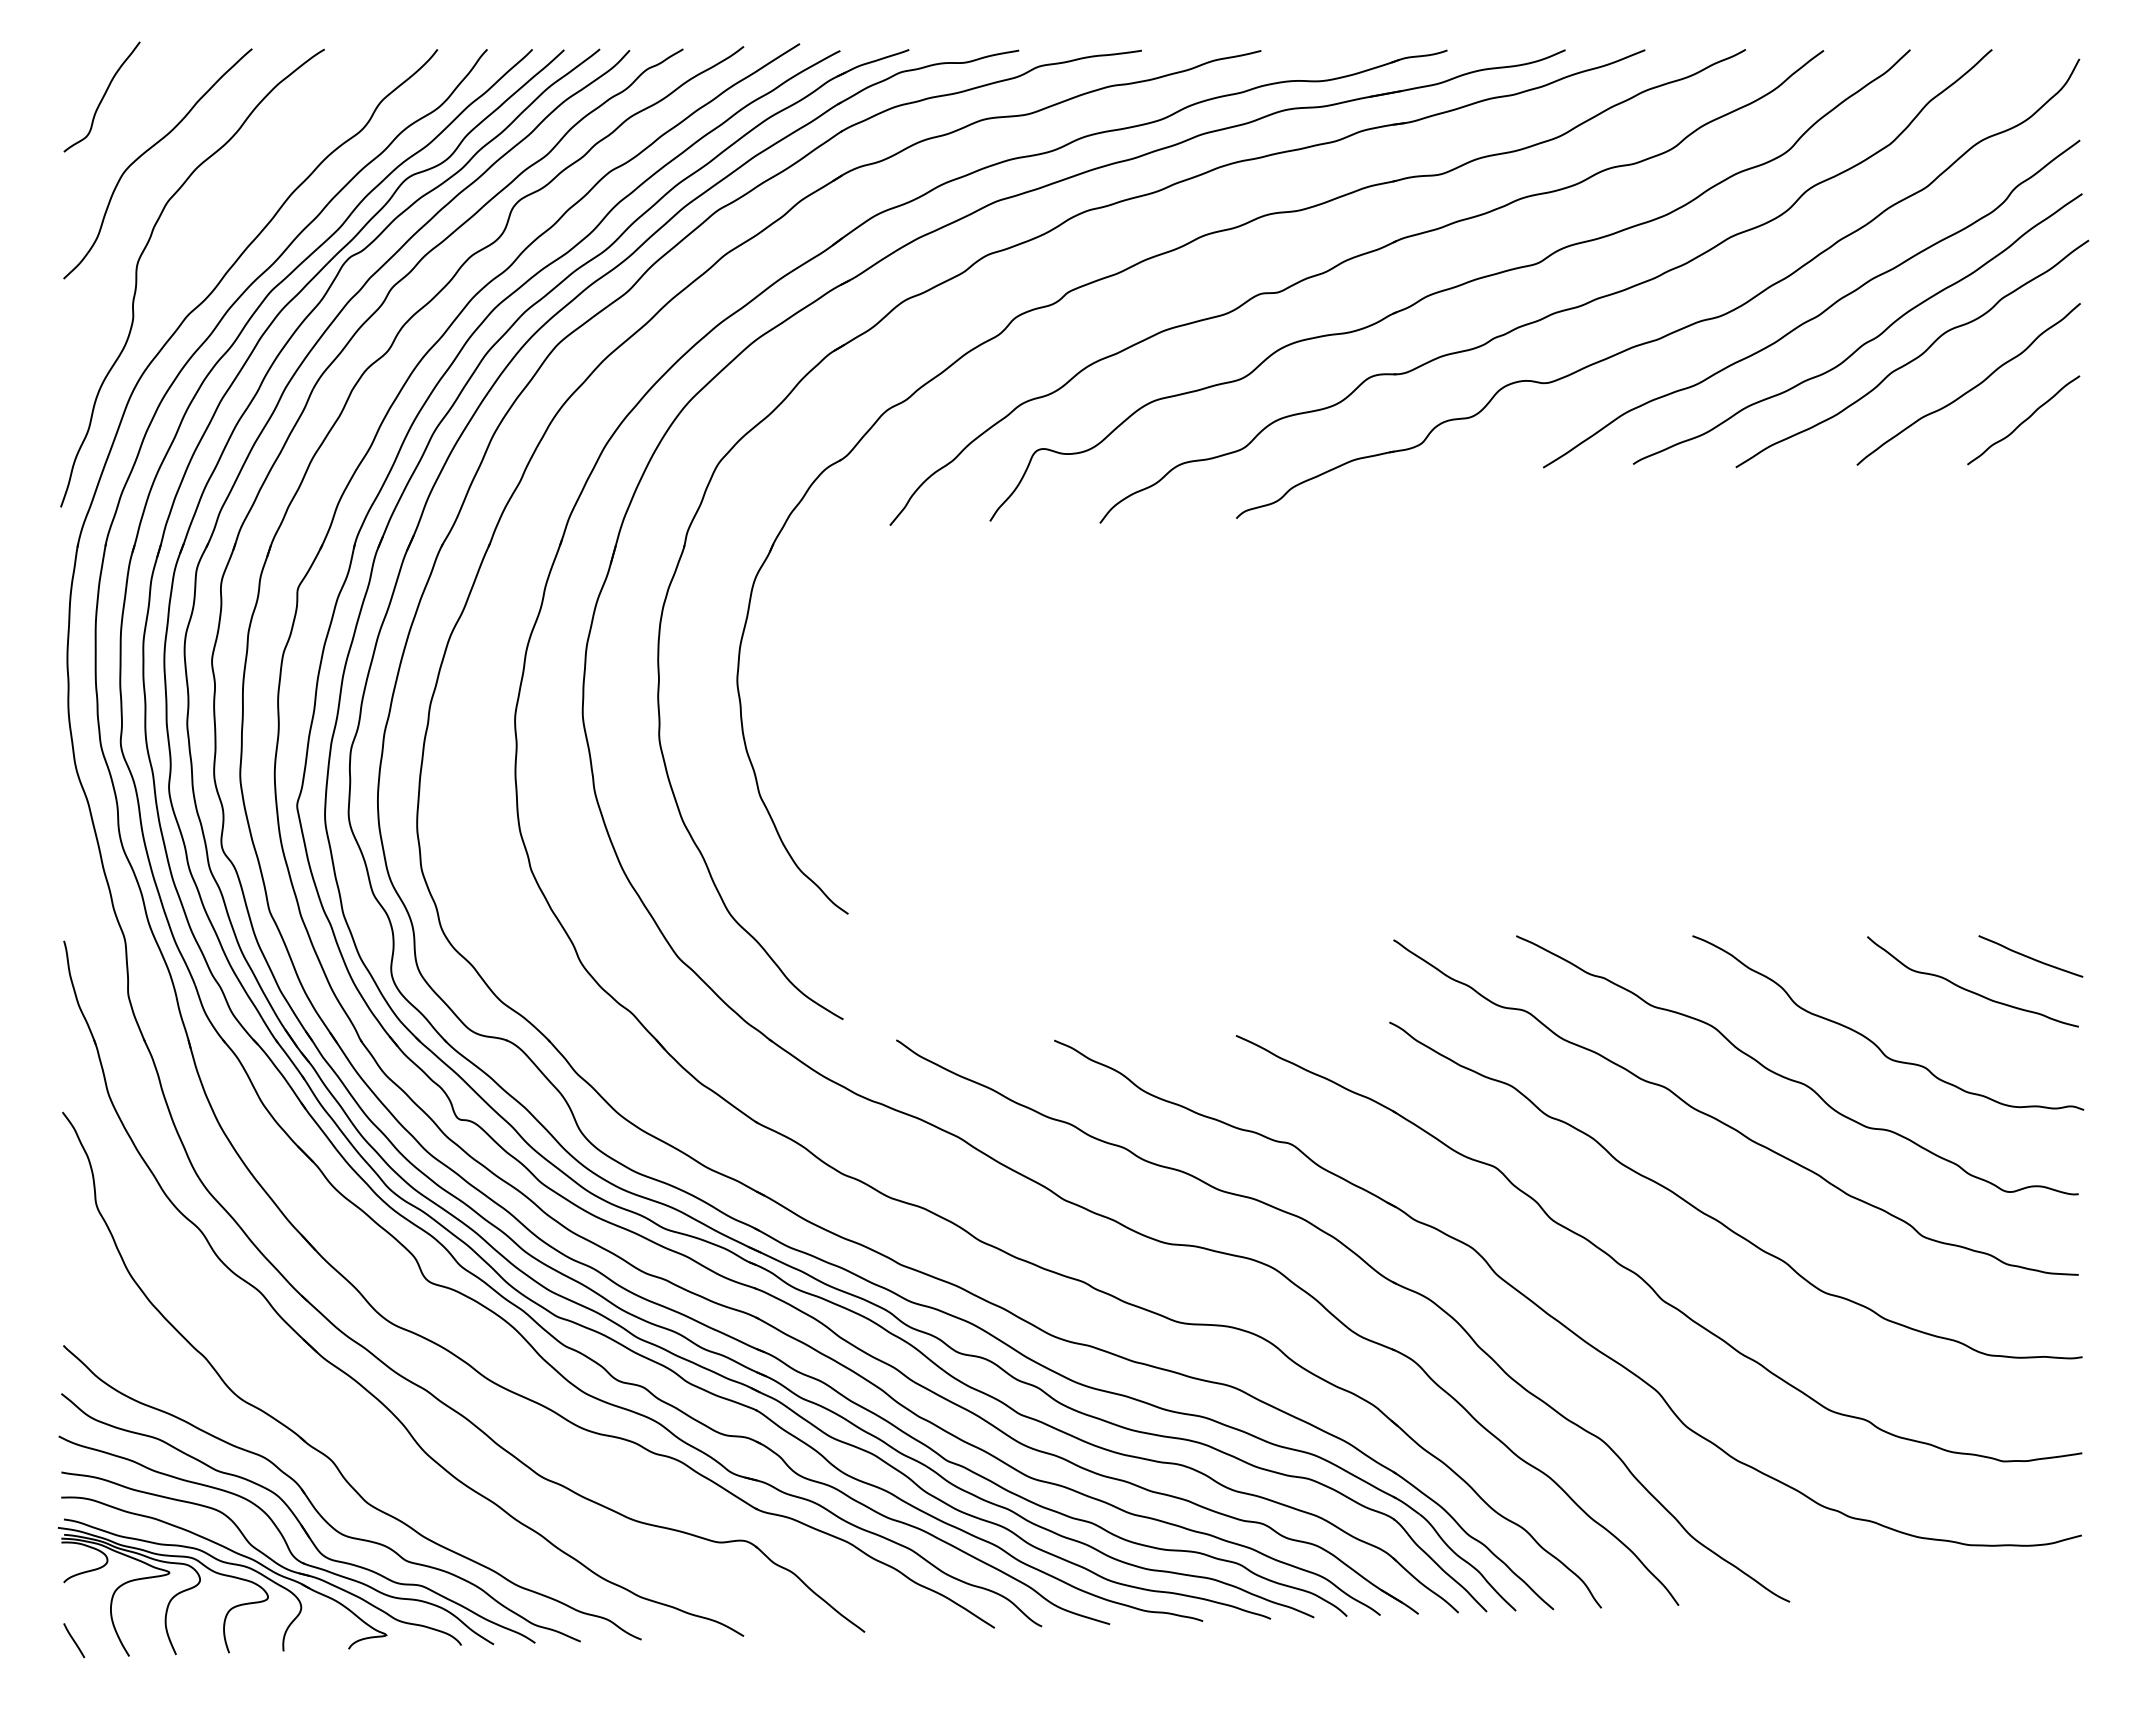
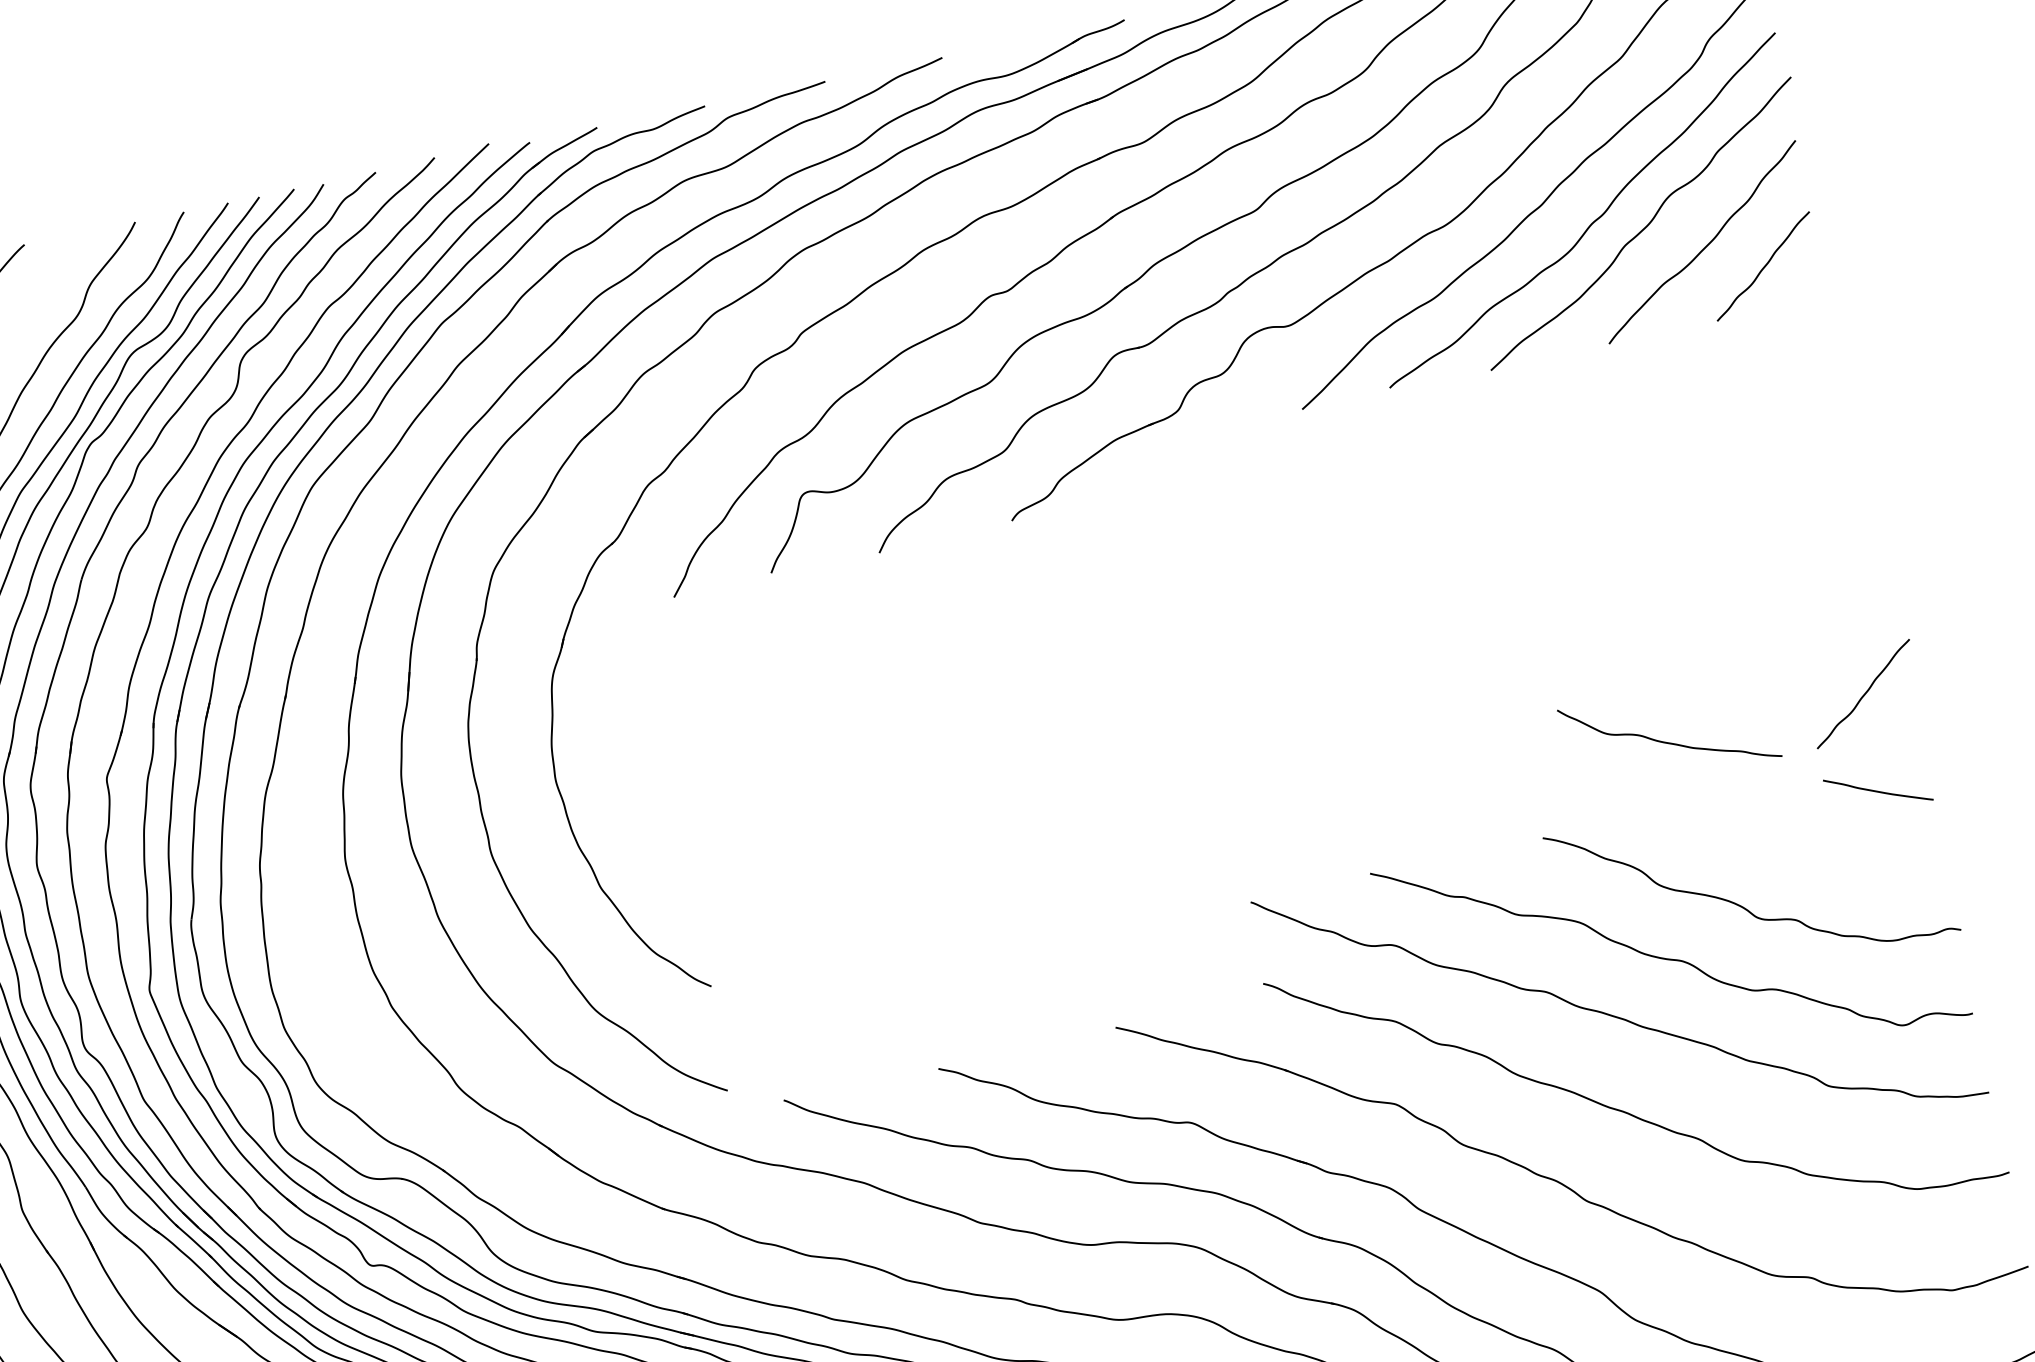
curve: (2035, 859) -> (1863, 694), added
curve: (1968, 989) -> (1666, 741), moved

